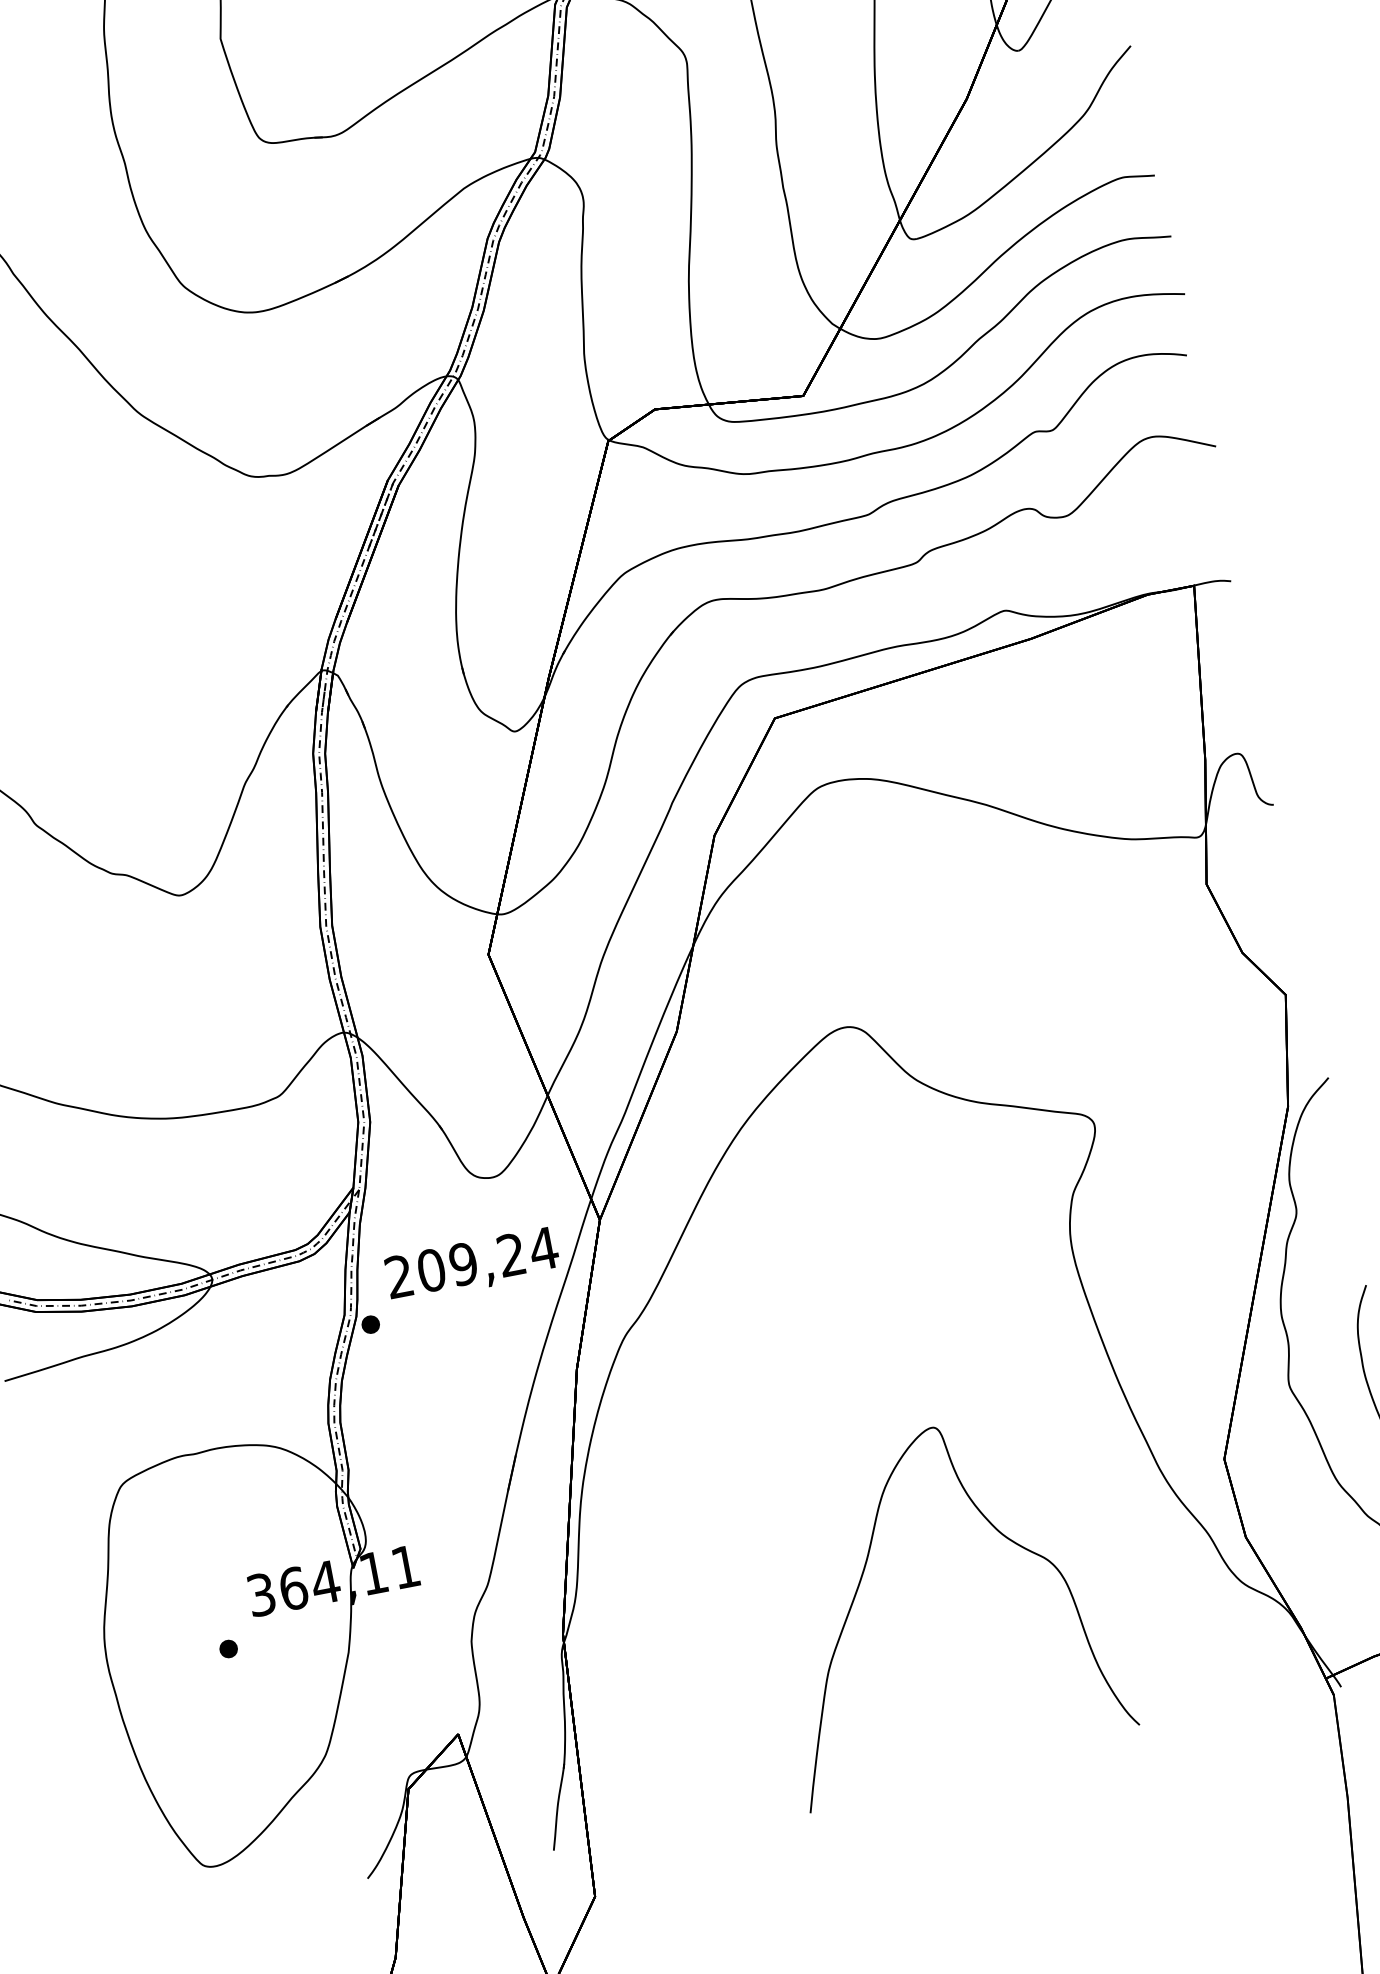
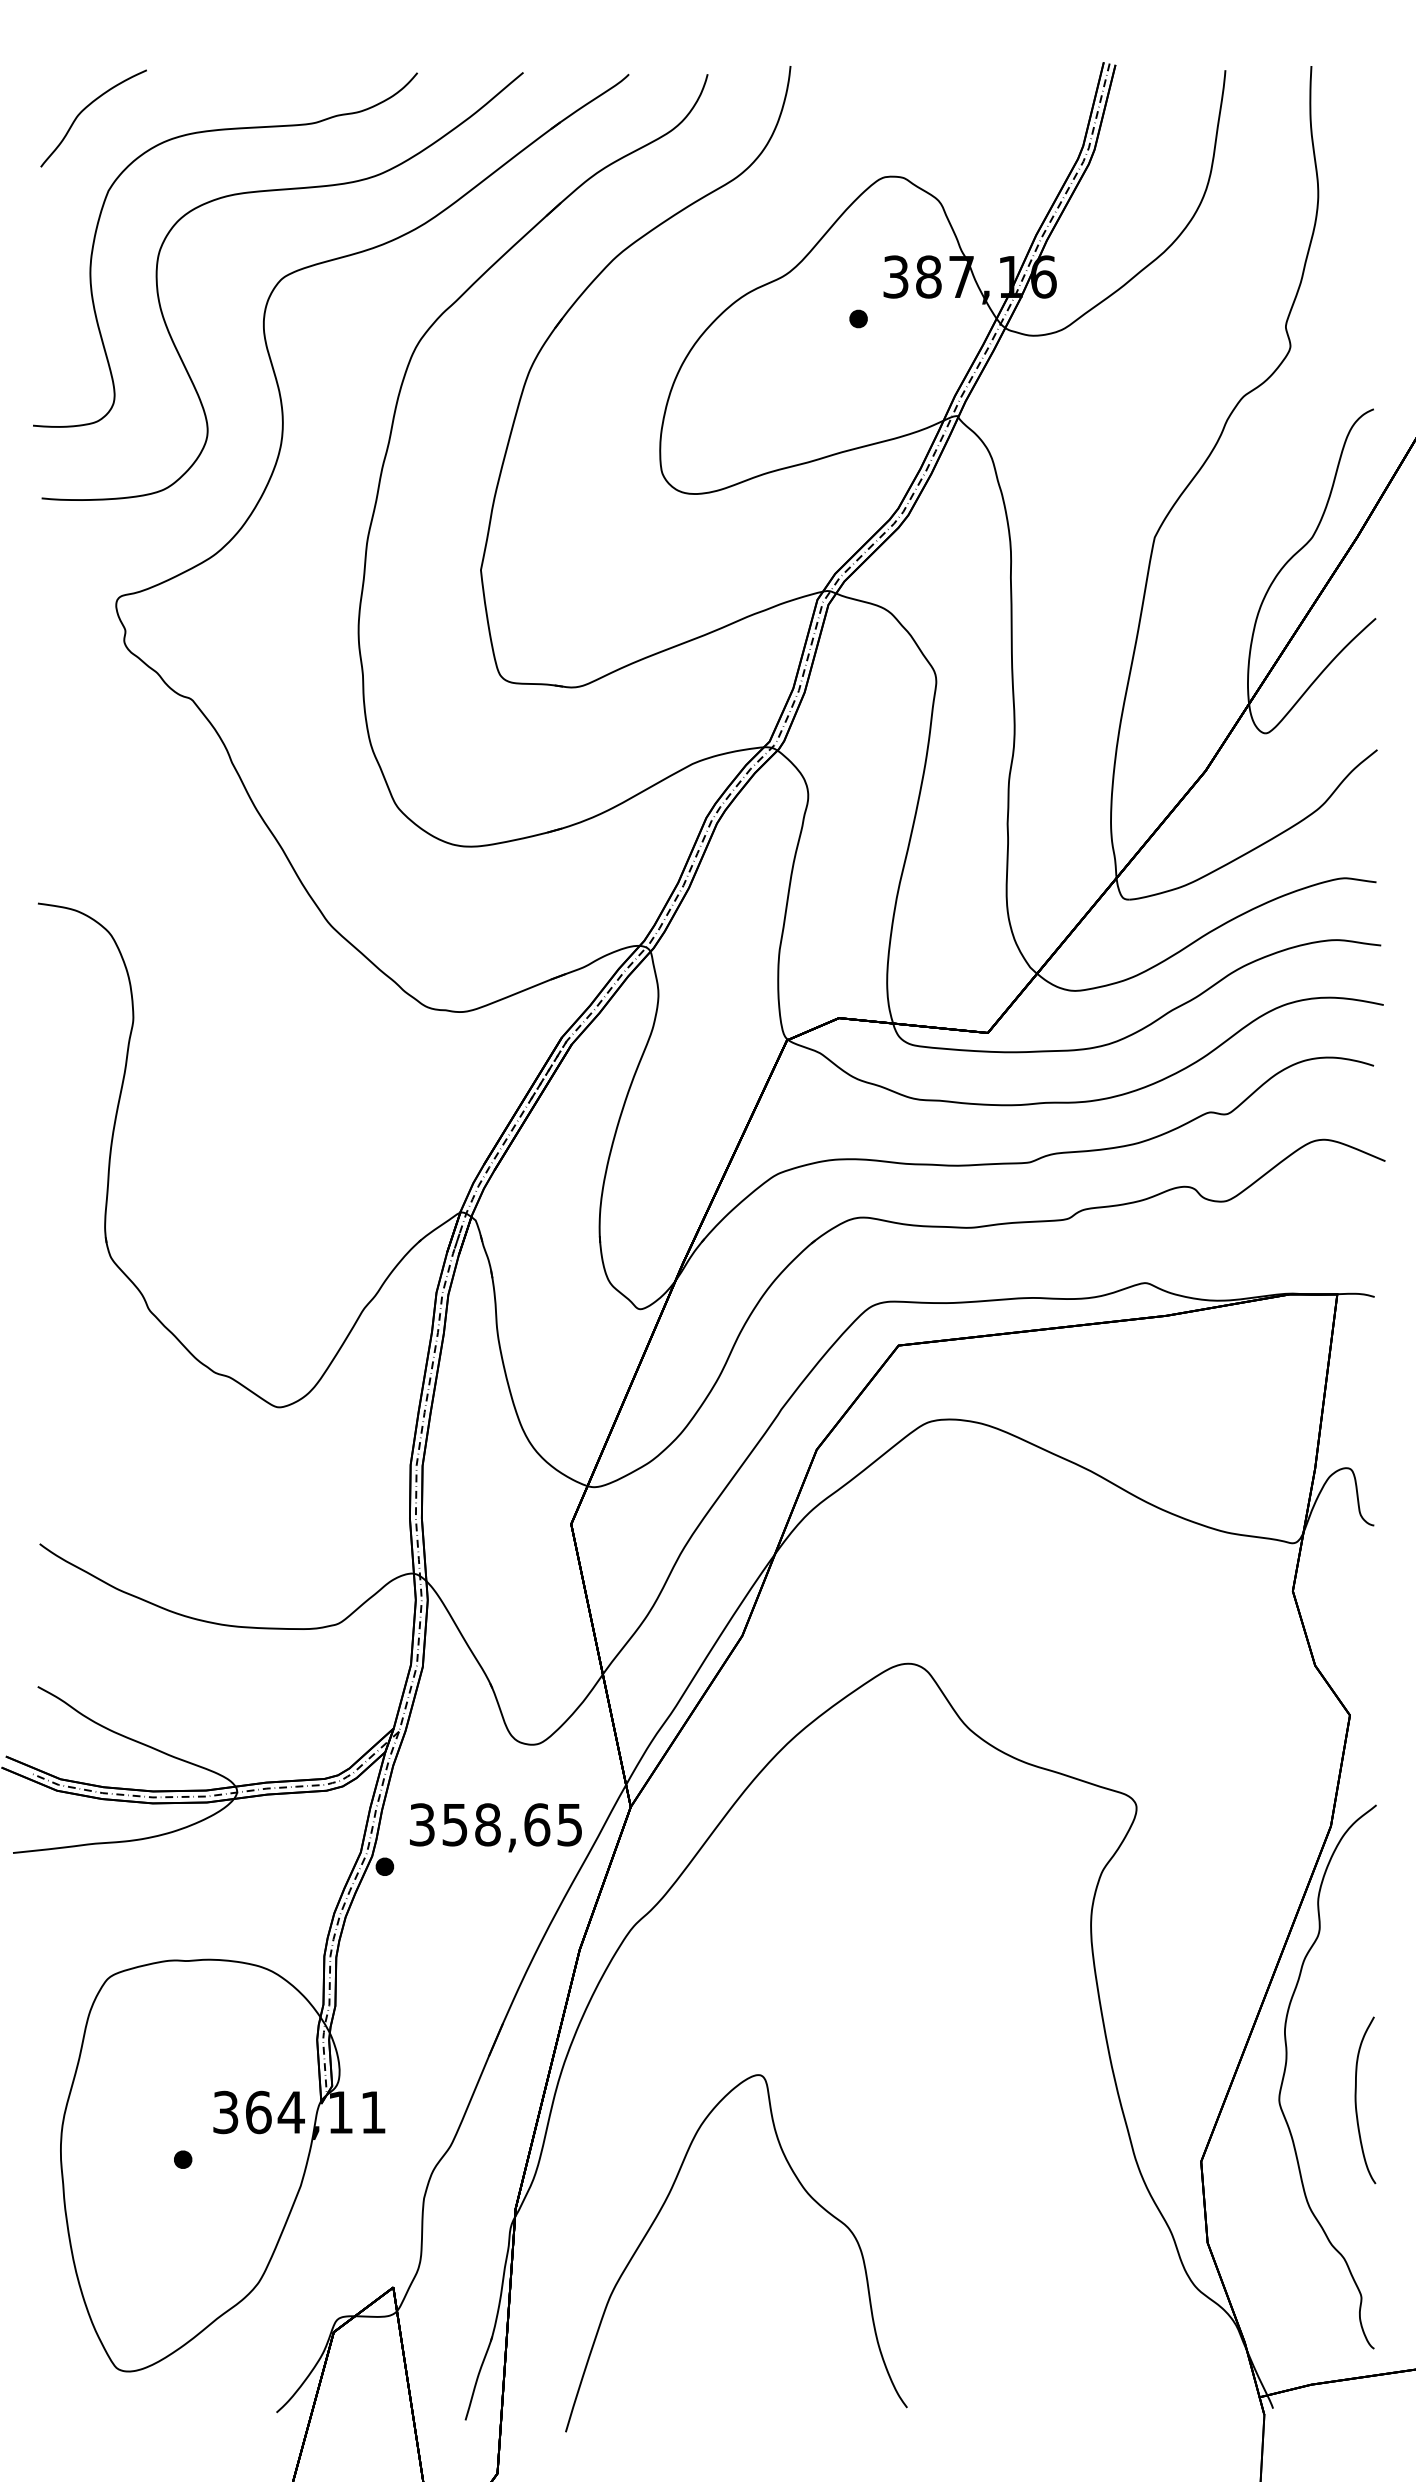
text: (471, 1262) -> (496, 1824), 209,24 -> 358,65
curve: (861, 1580) -> (660, 2212), moved

